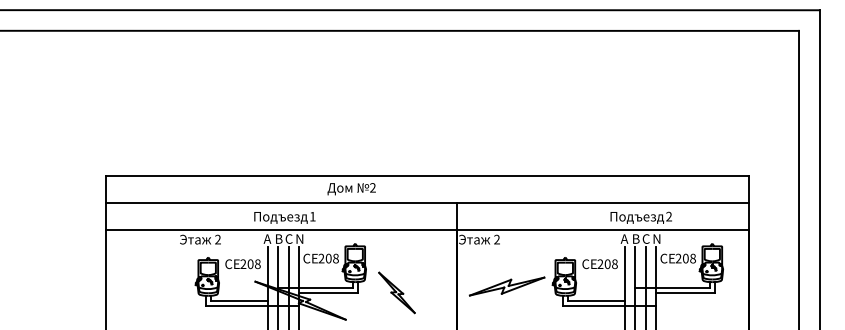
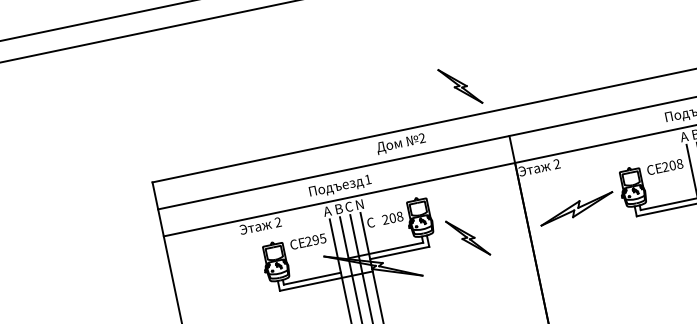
part: (419, 145) -> (459, 86), added
text: (314, 258) -> (378, 221), СЕ -> С
text: (253, 263) -> (318, 238), 208 -> 295

